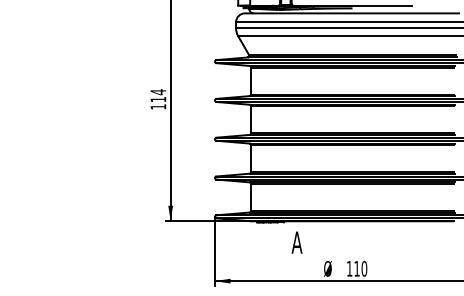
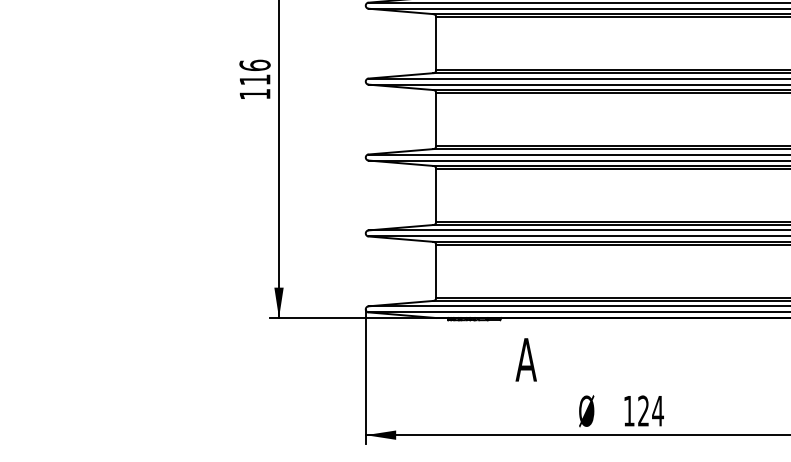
text: (158, 92) -> (255, 66), 114 -> 116
text: (360, 268) -> (650, 410), 110 -> 124

